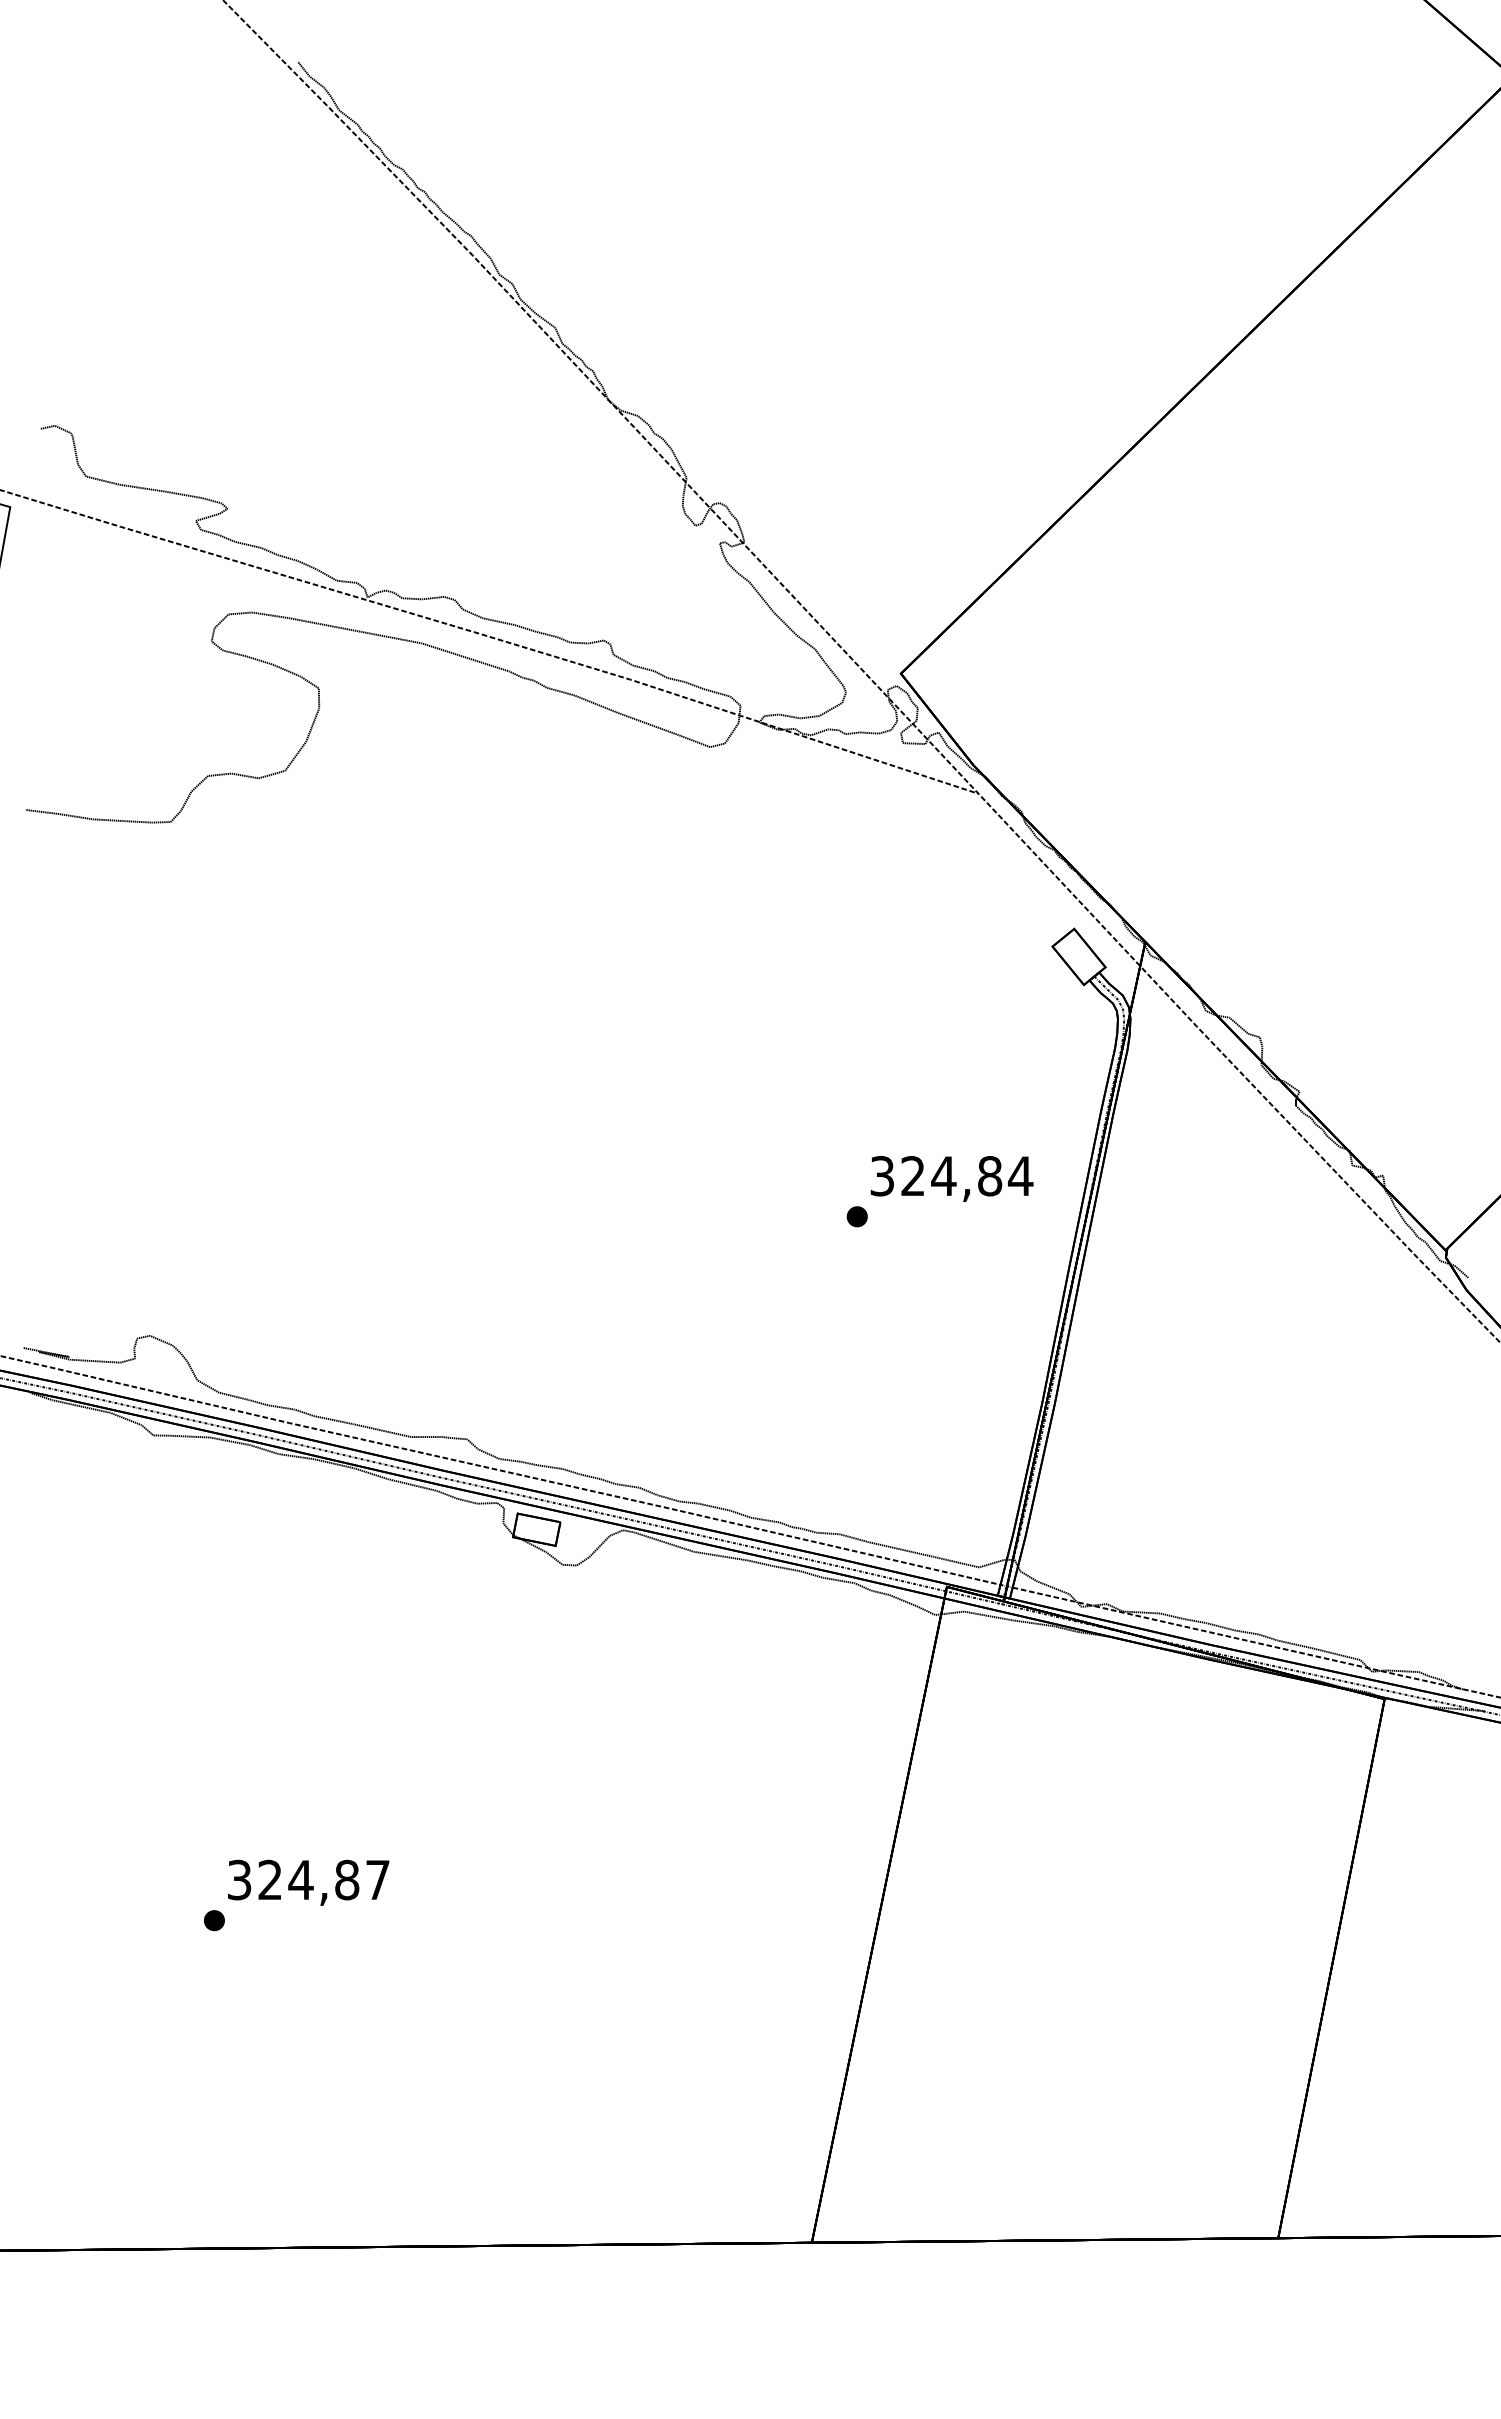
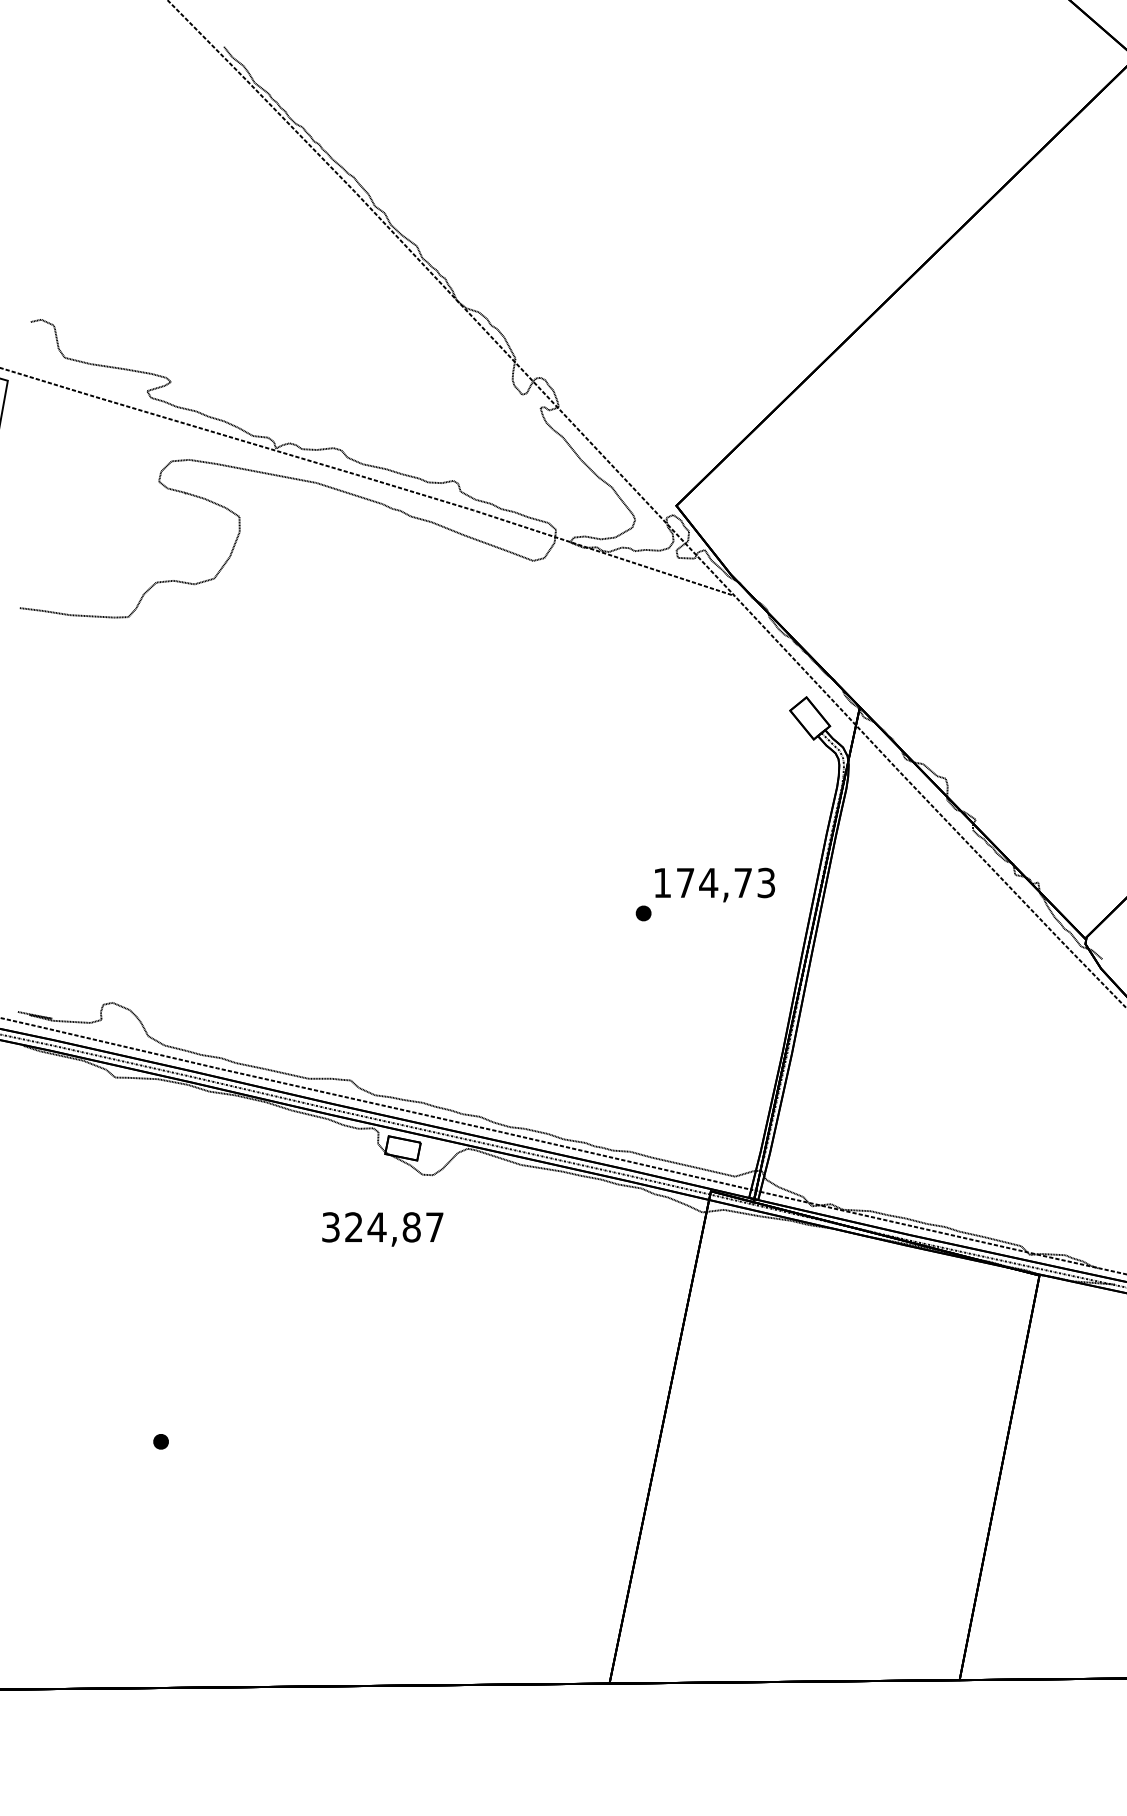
text: (951, 1175) -> (714, 882), 324,84 -> 174,73
text: (308, 1882) -> (382, 1229), moved

